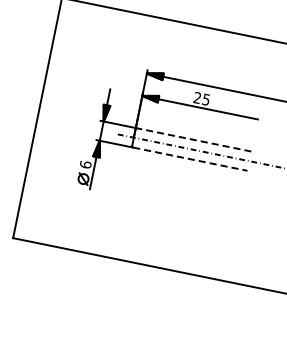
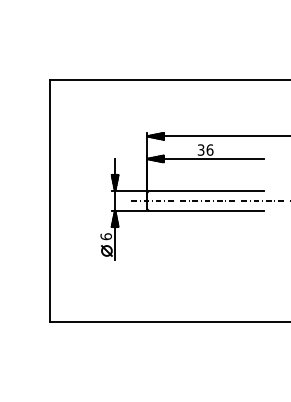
text: (201, 98) -> (205, 149), 25 -> 36
line: (194, 140) -> (206, 191), dashed -> solid
line: (190, 159) -> (206, 210), dashed -> solid

